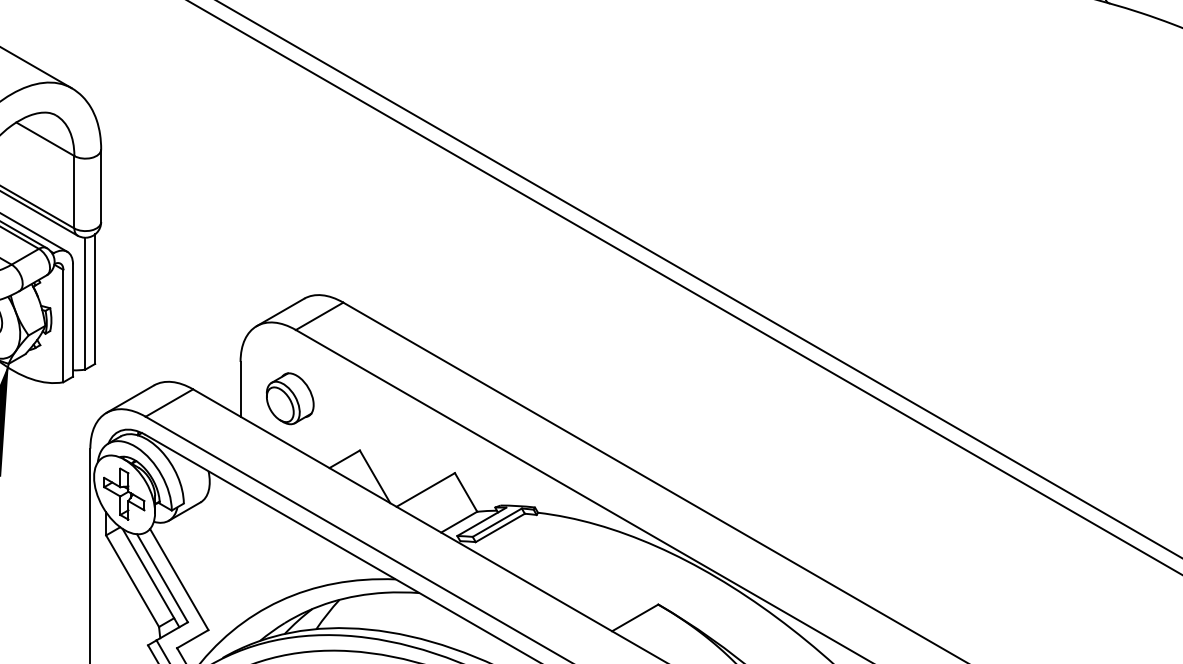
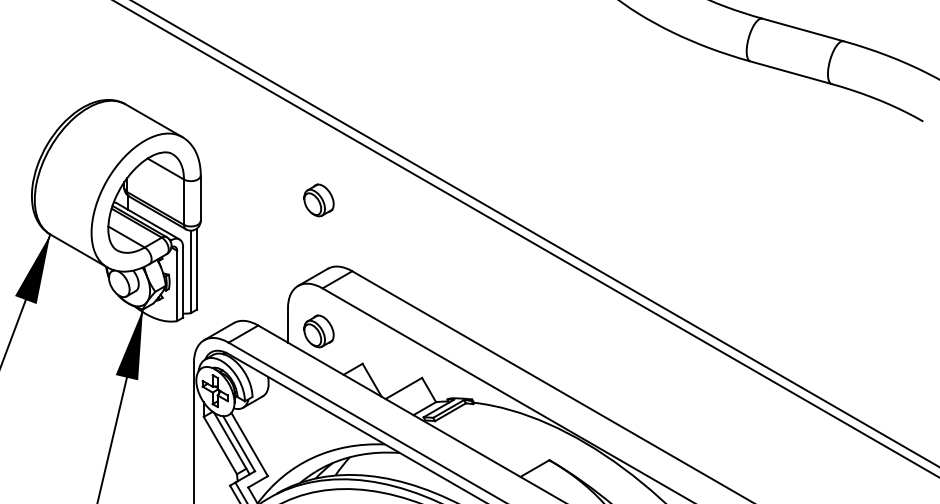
part: (289, 189) -> (318, 200), added

